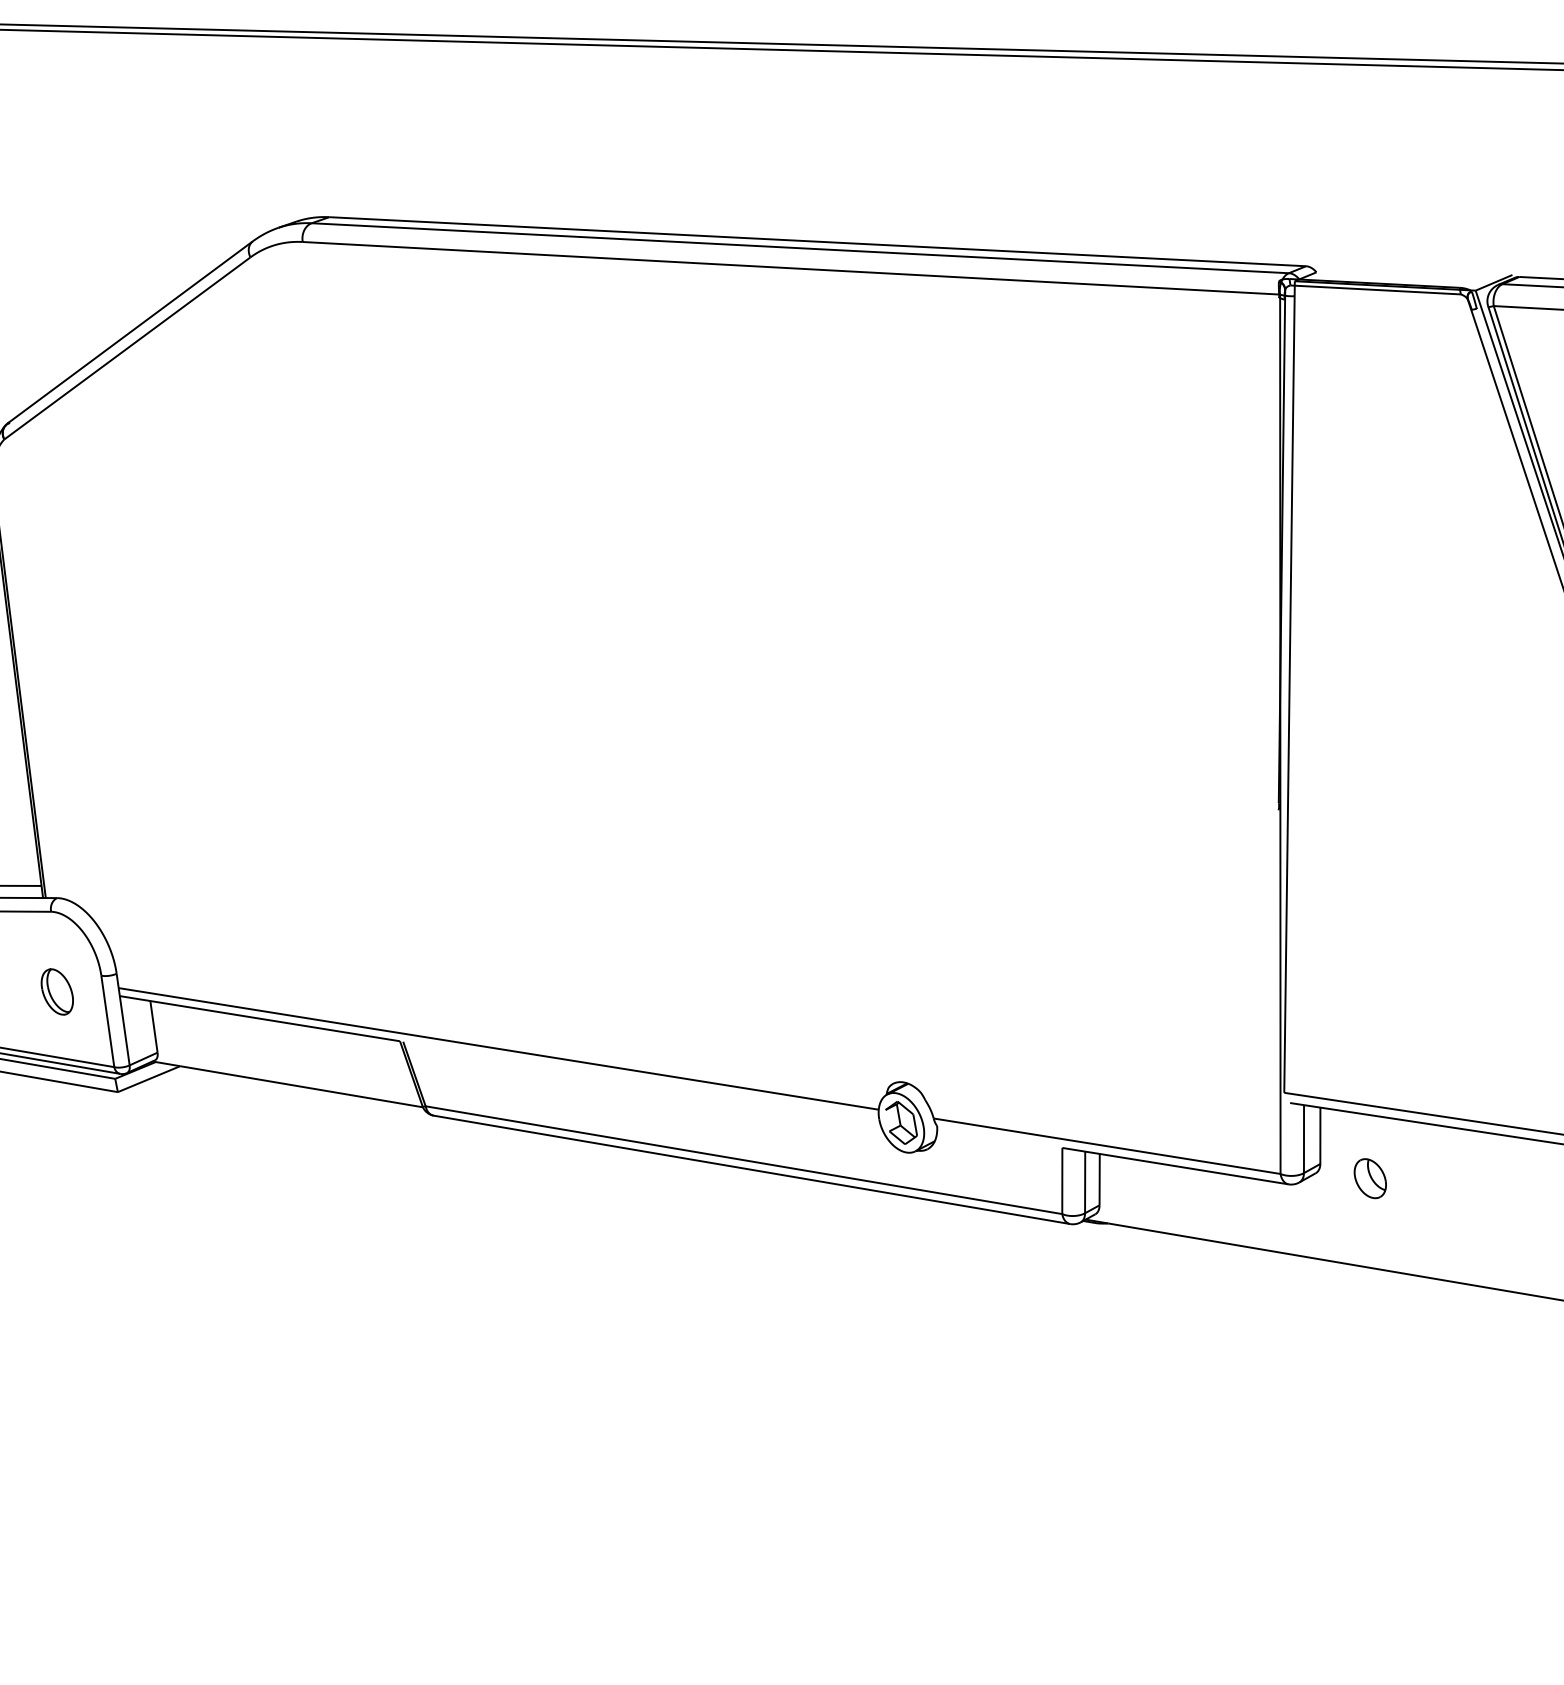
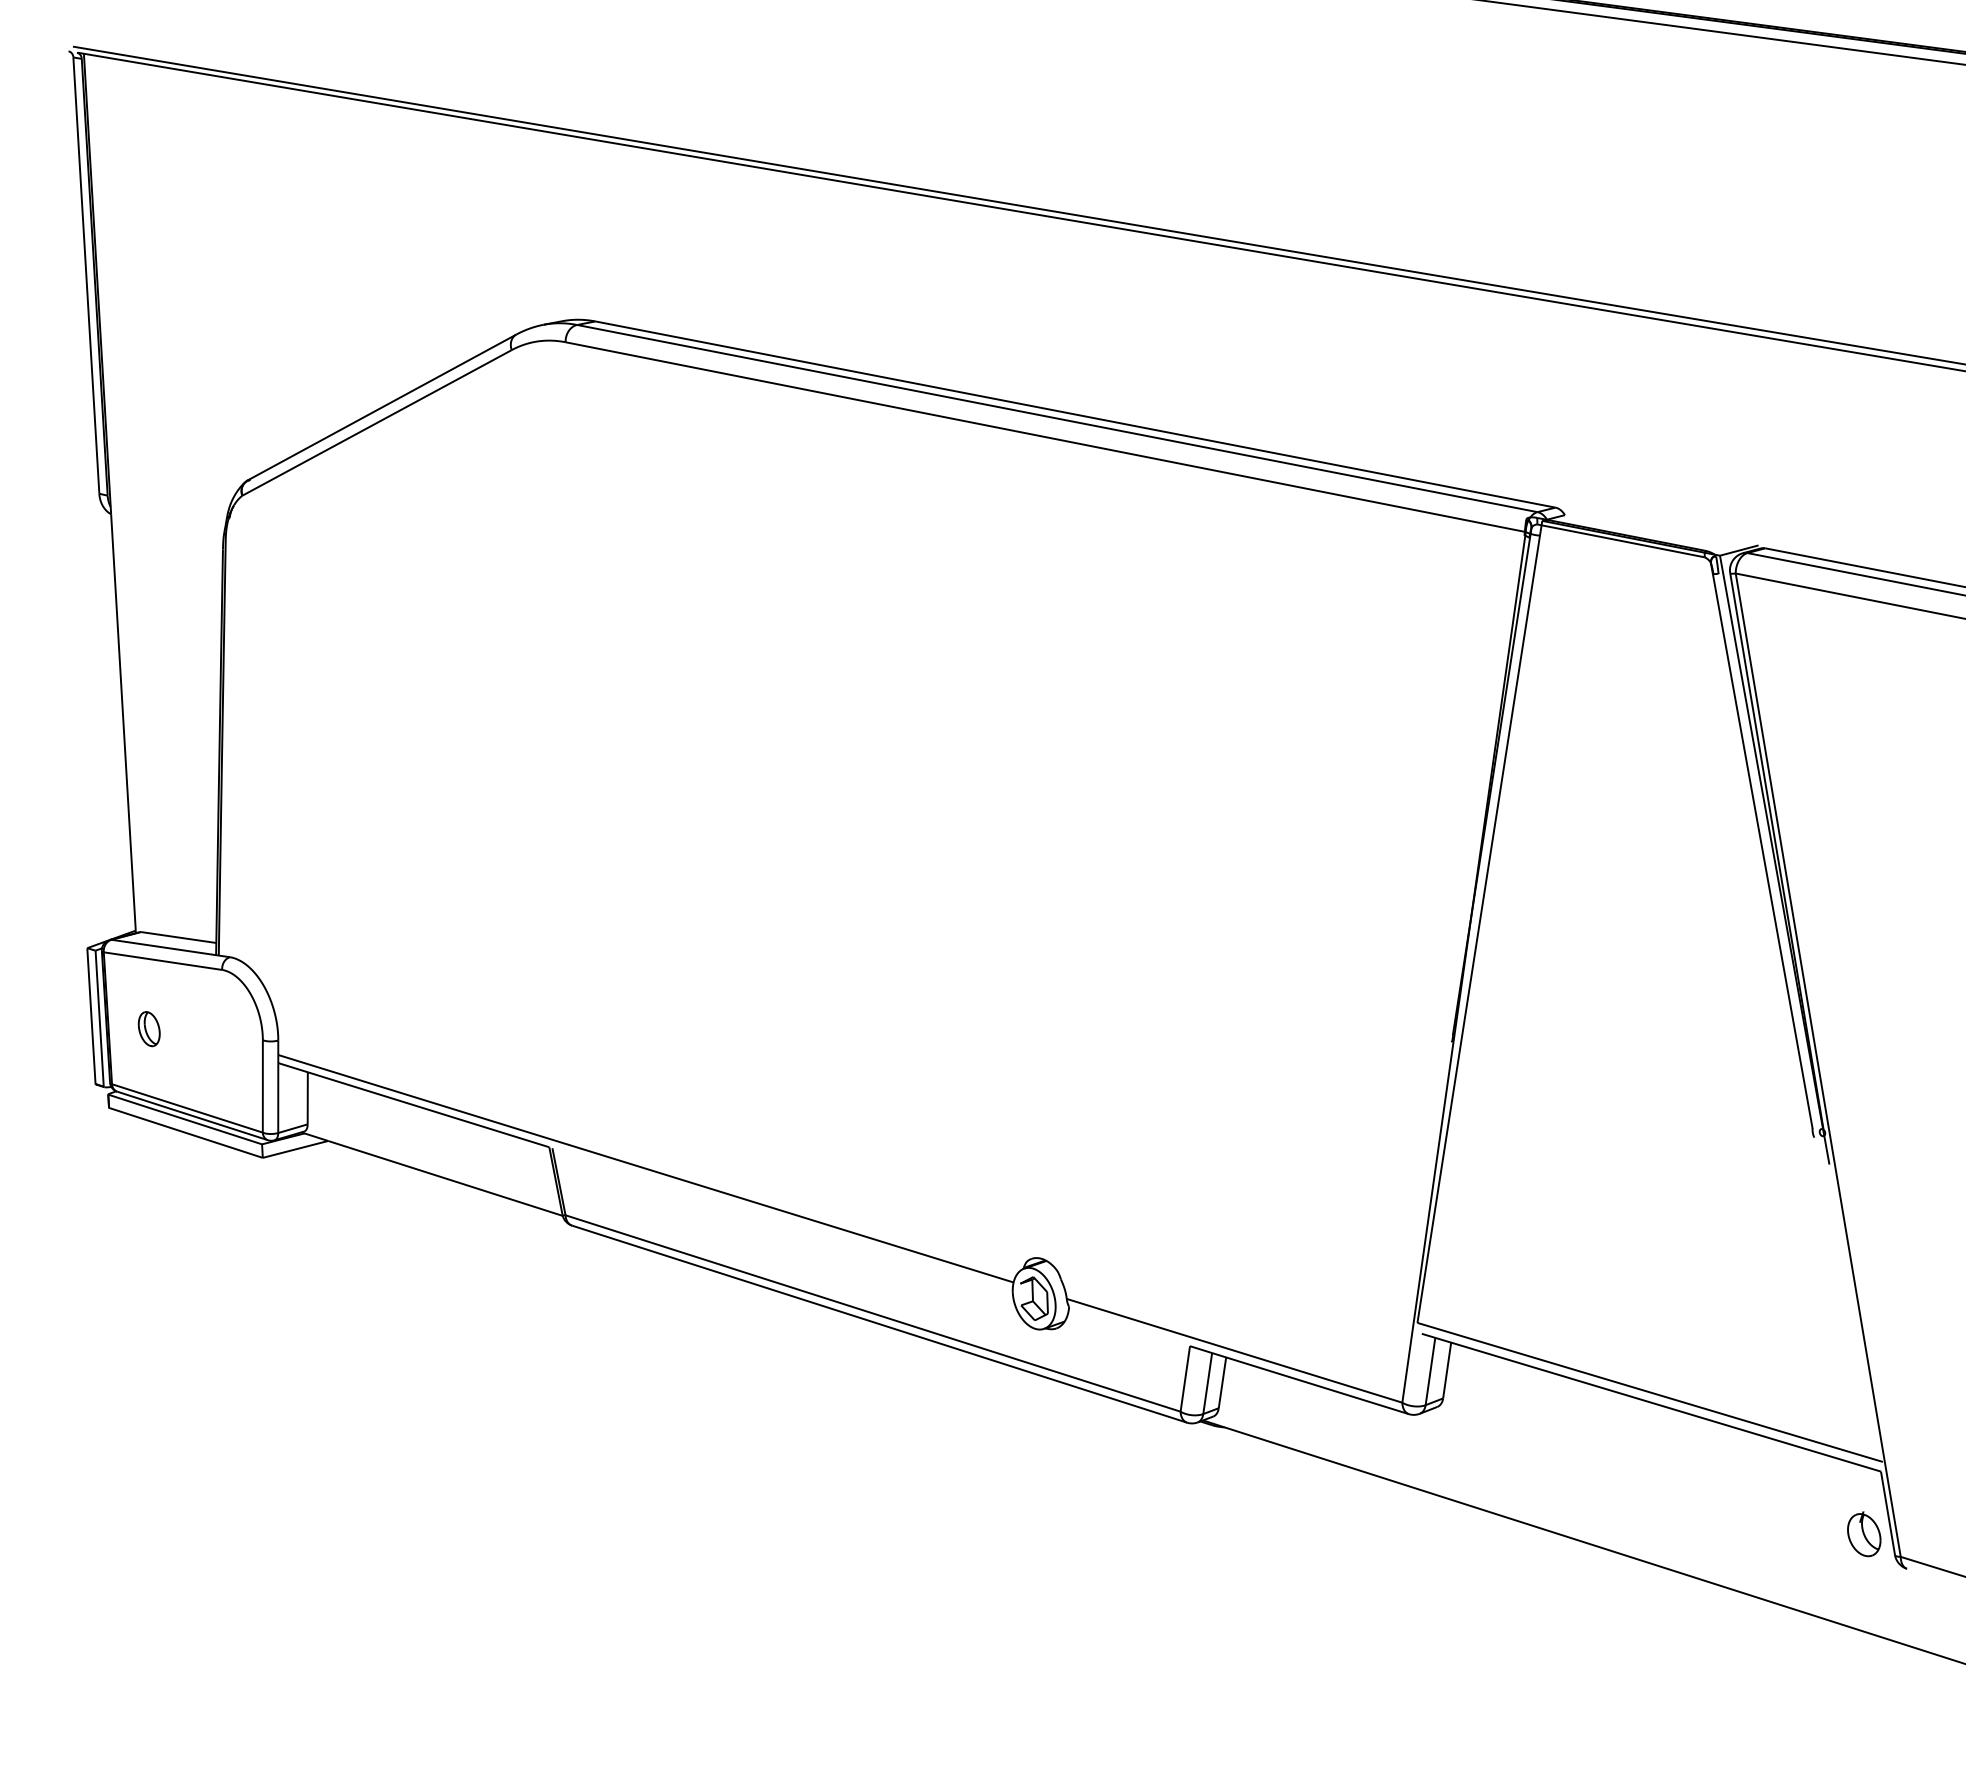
part: (56, 991) -> (216, 1049), removed
part: (1370, 1179) -> (1490, 1420), removed

